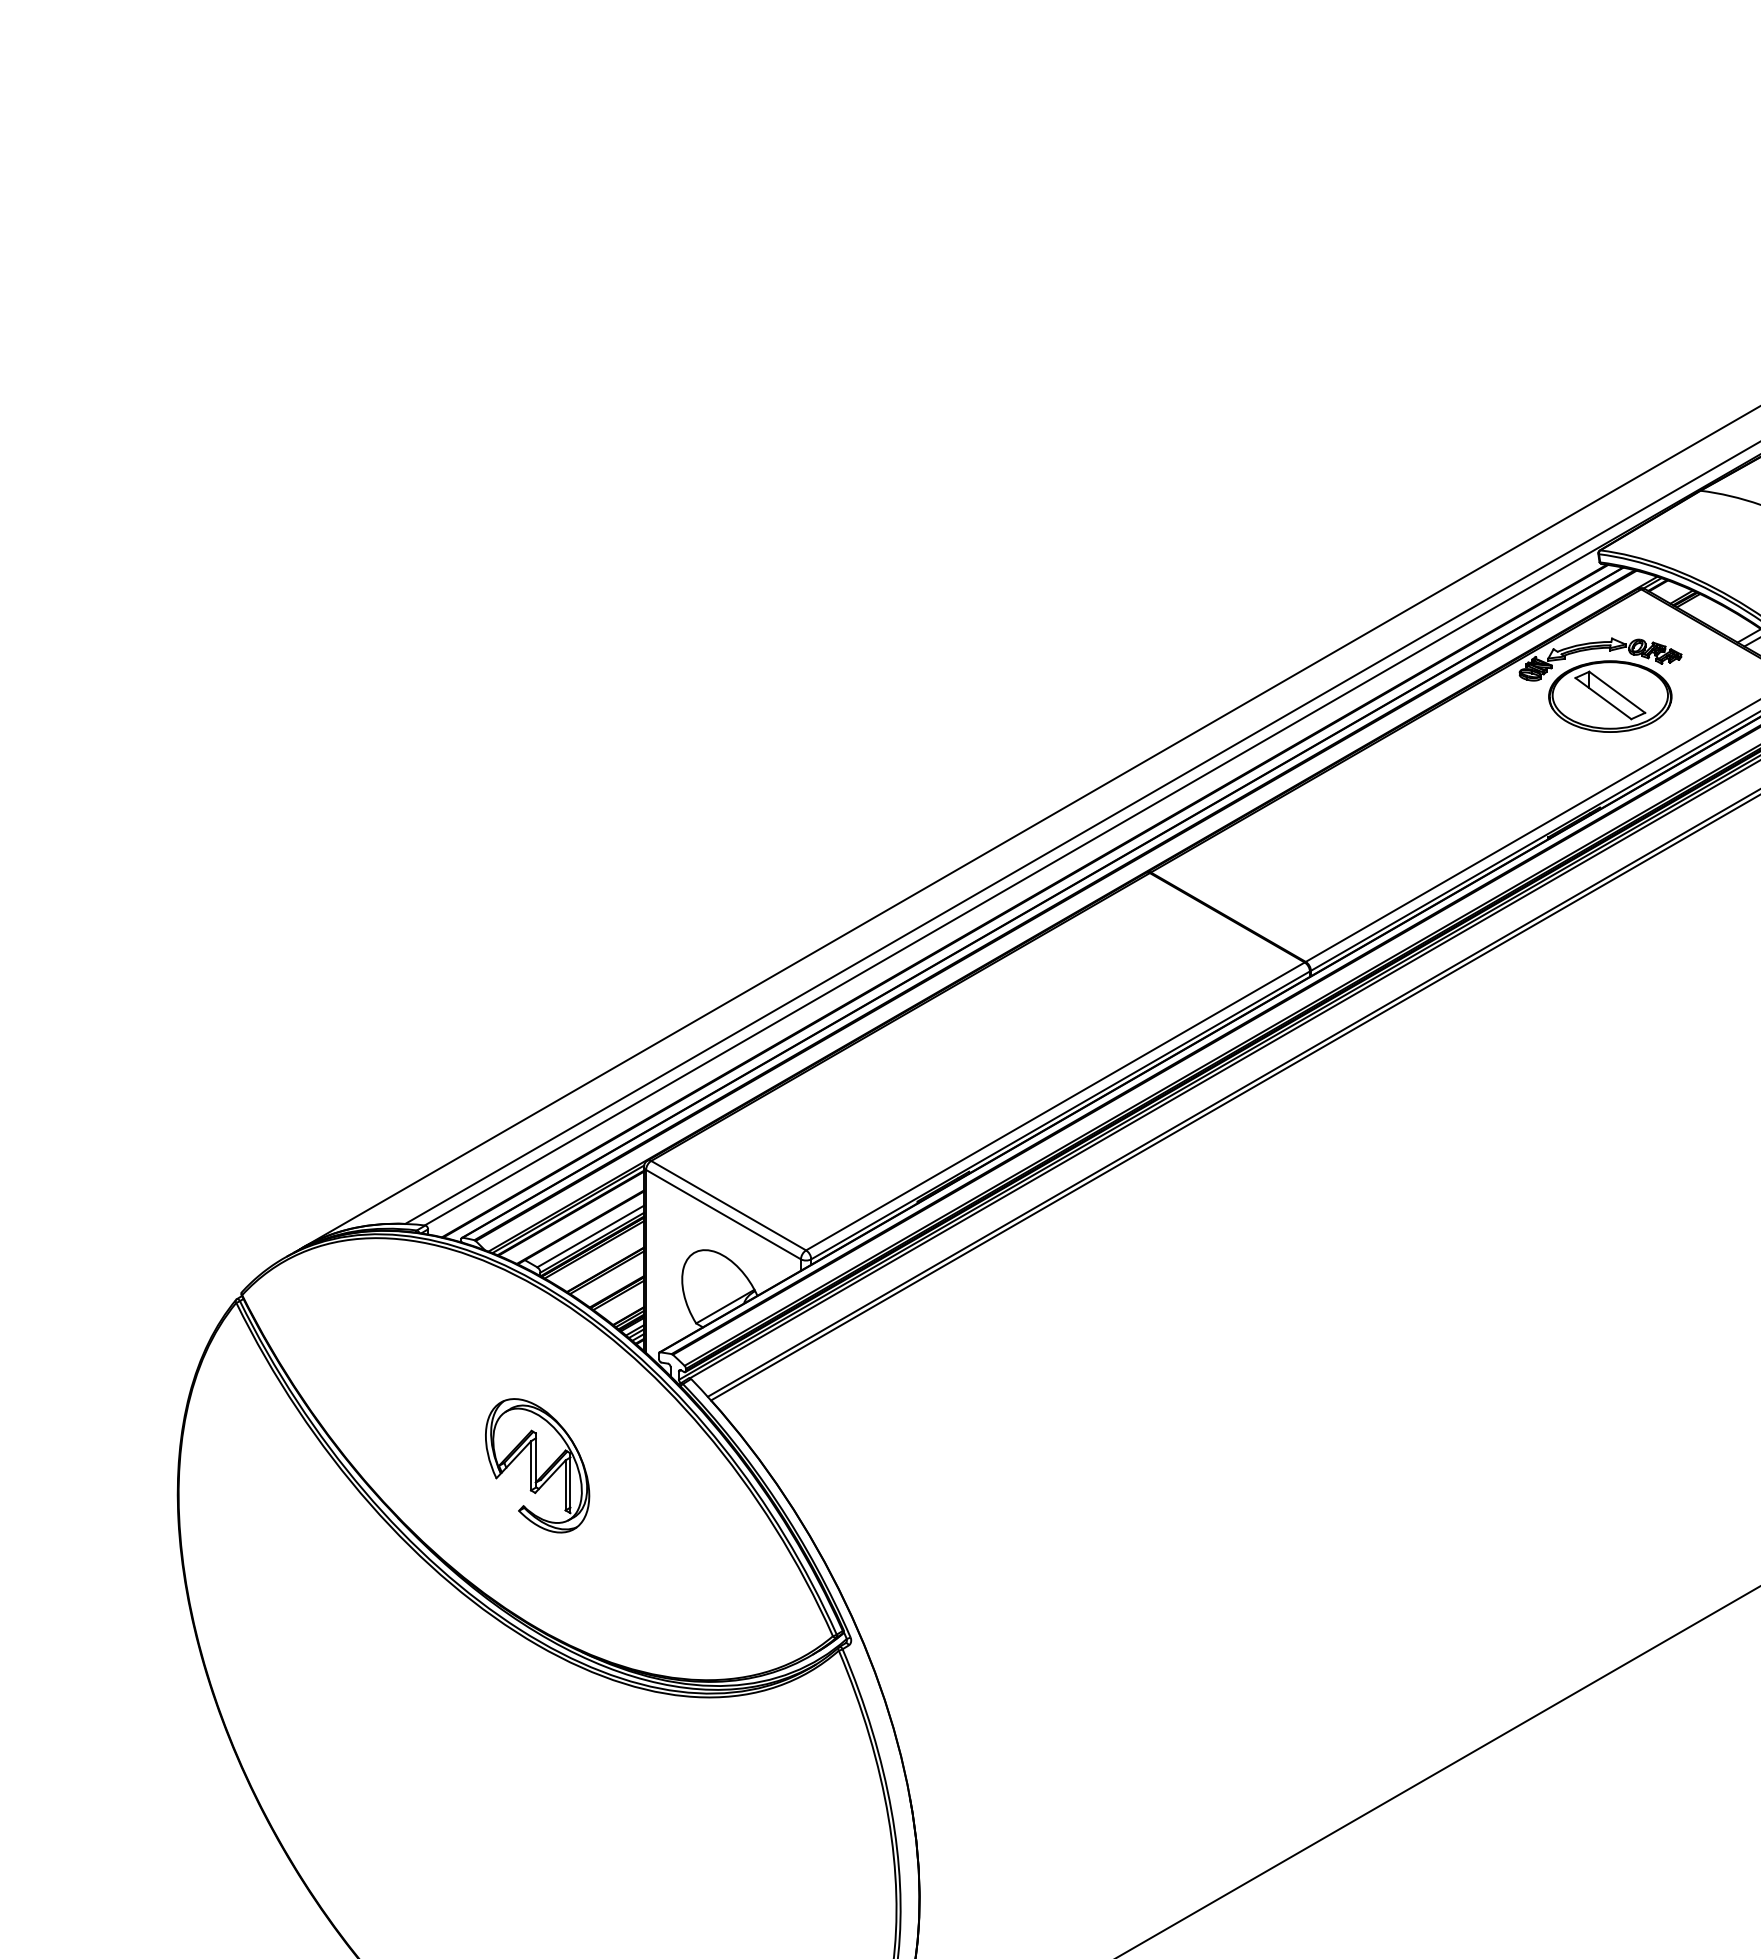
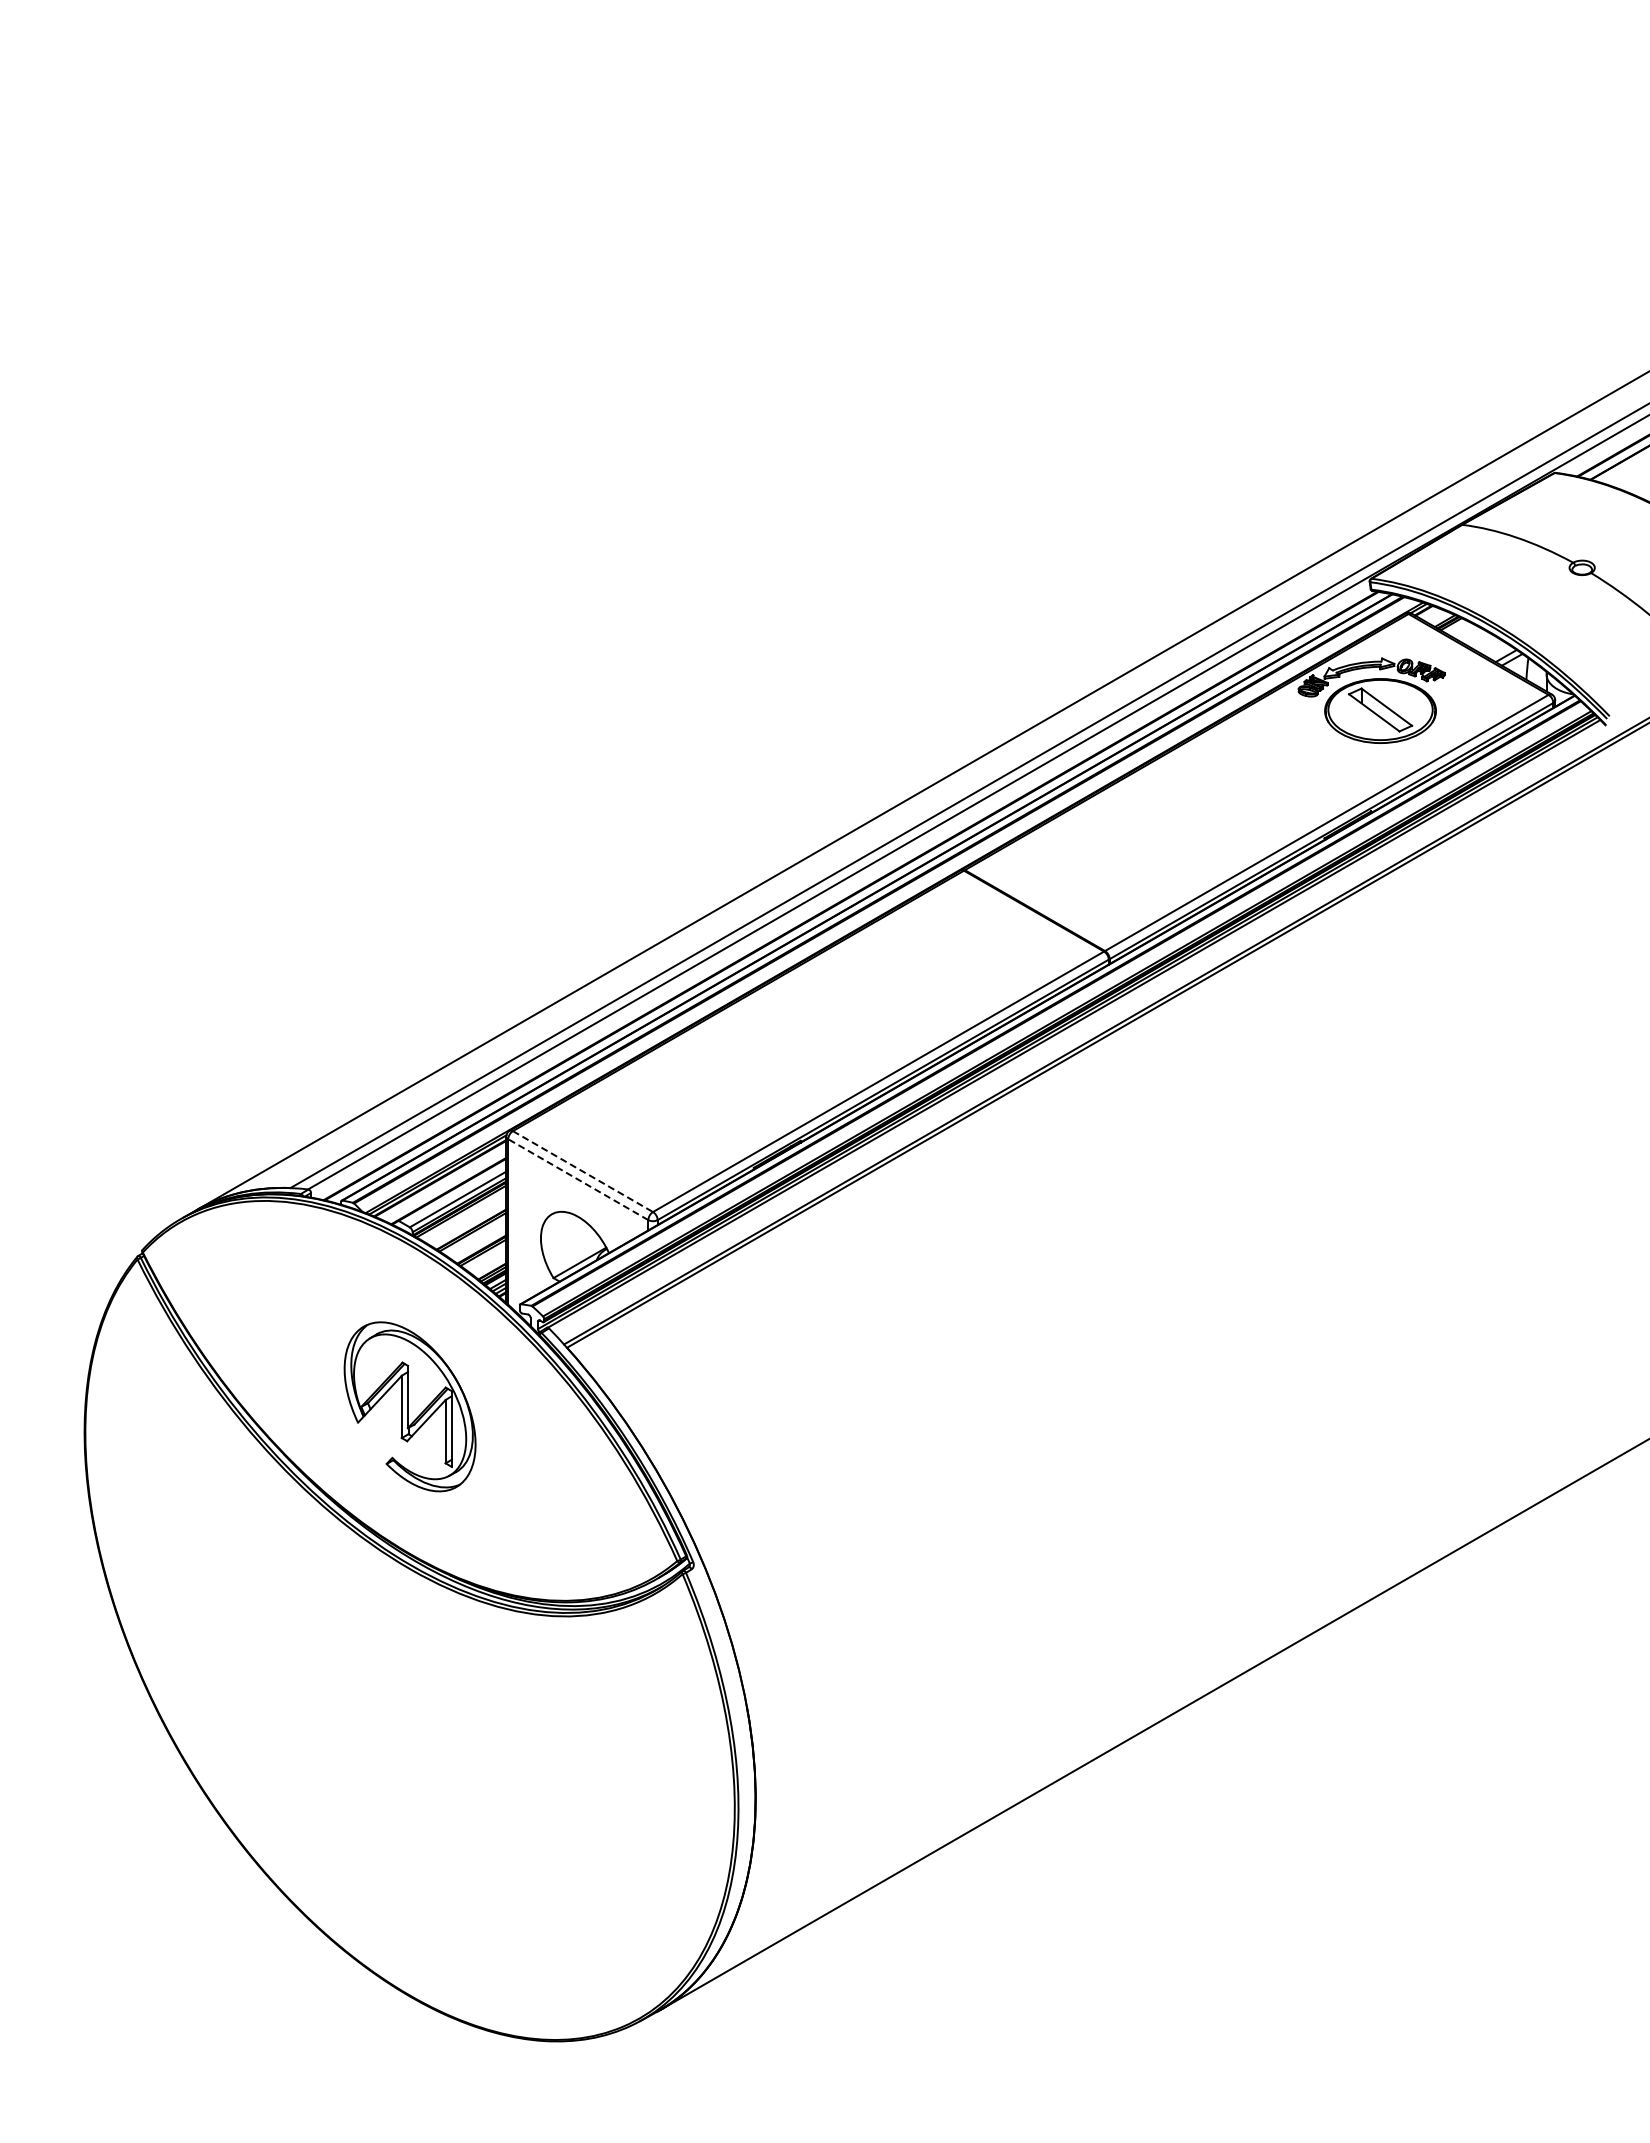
line: (728, 1205) -> (582, 1171), solid -> dashed
line: (723, 1214) -> (578, 1179), solid -> dashed
part: (536, 1465) -> (409, 1406), size x1.4

